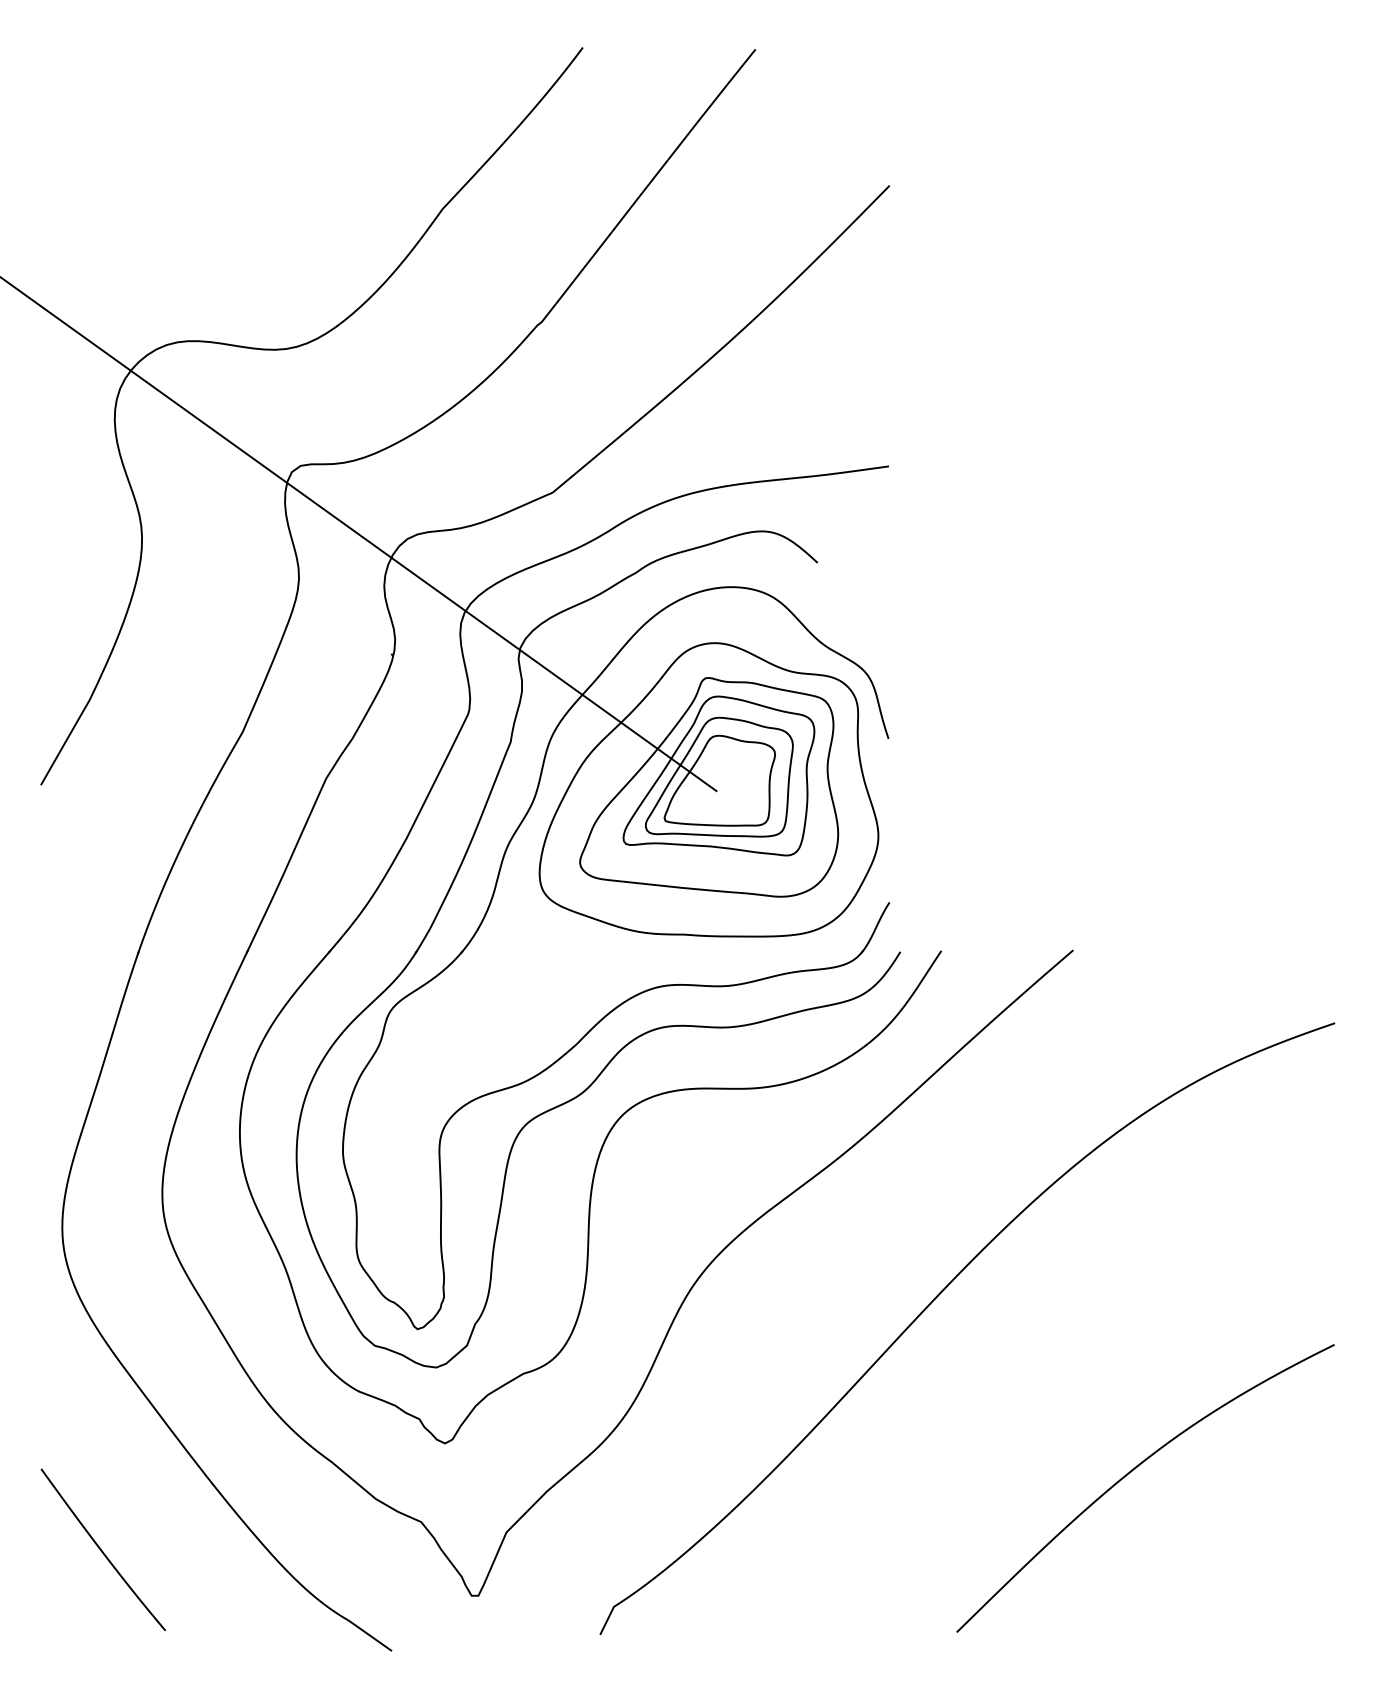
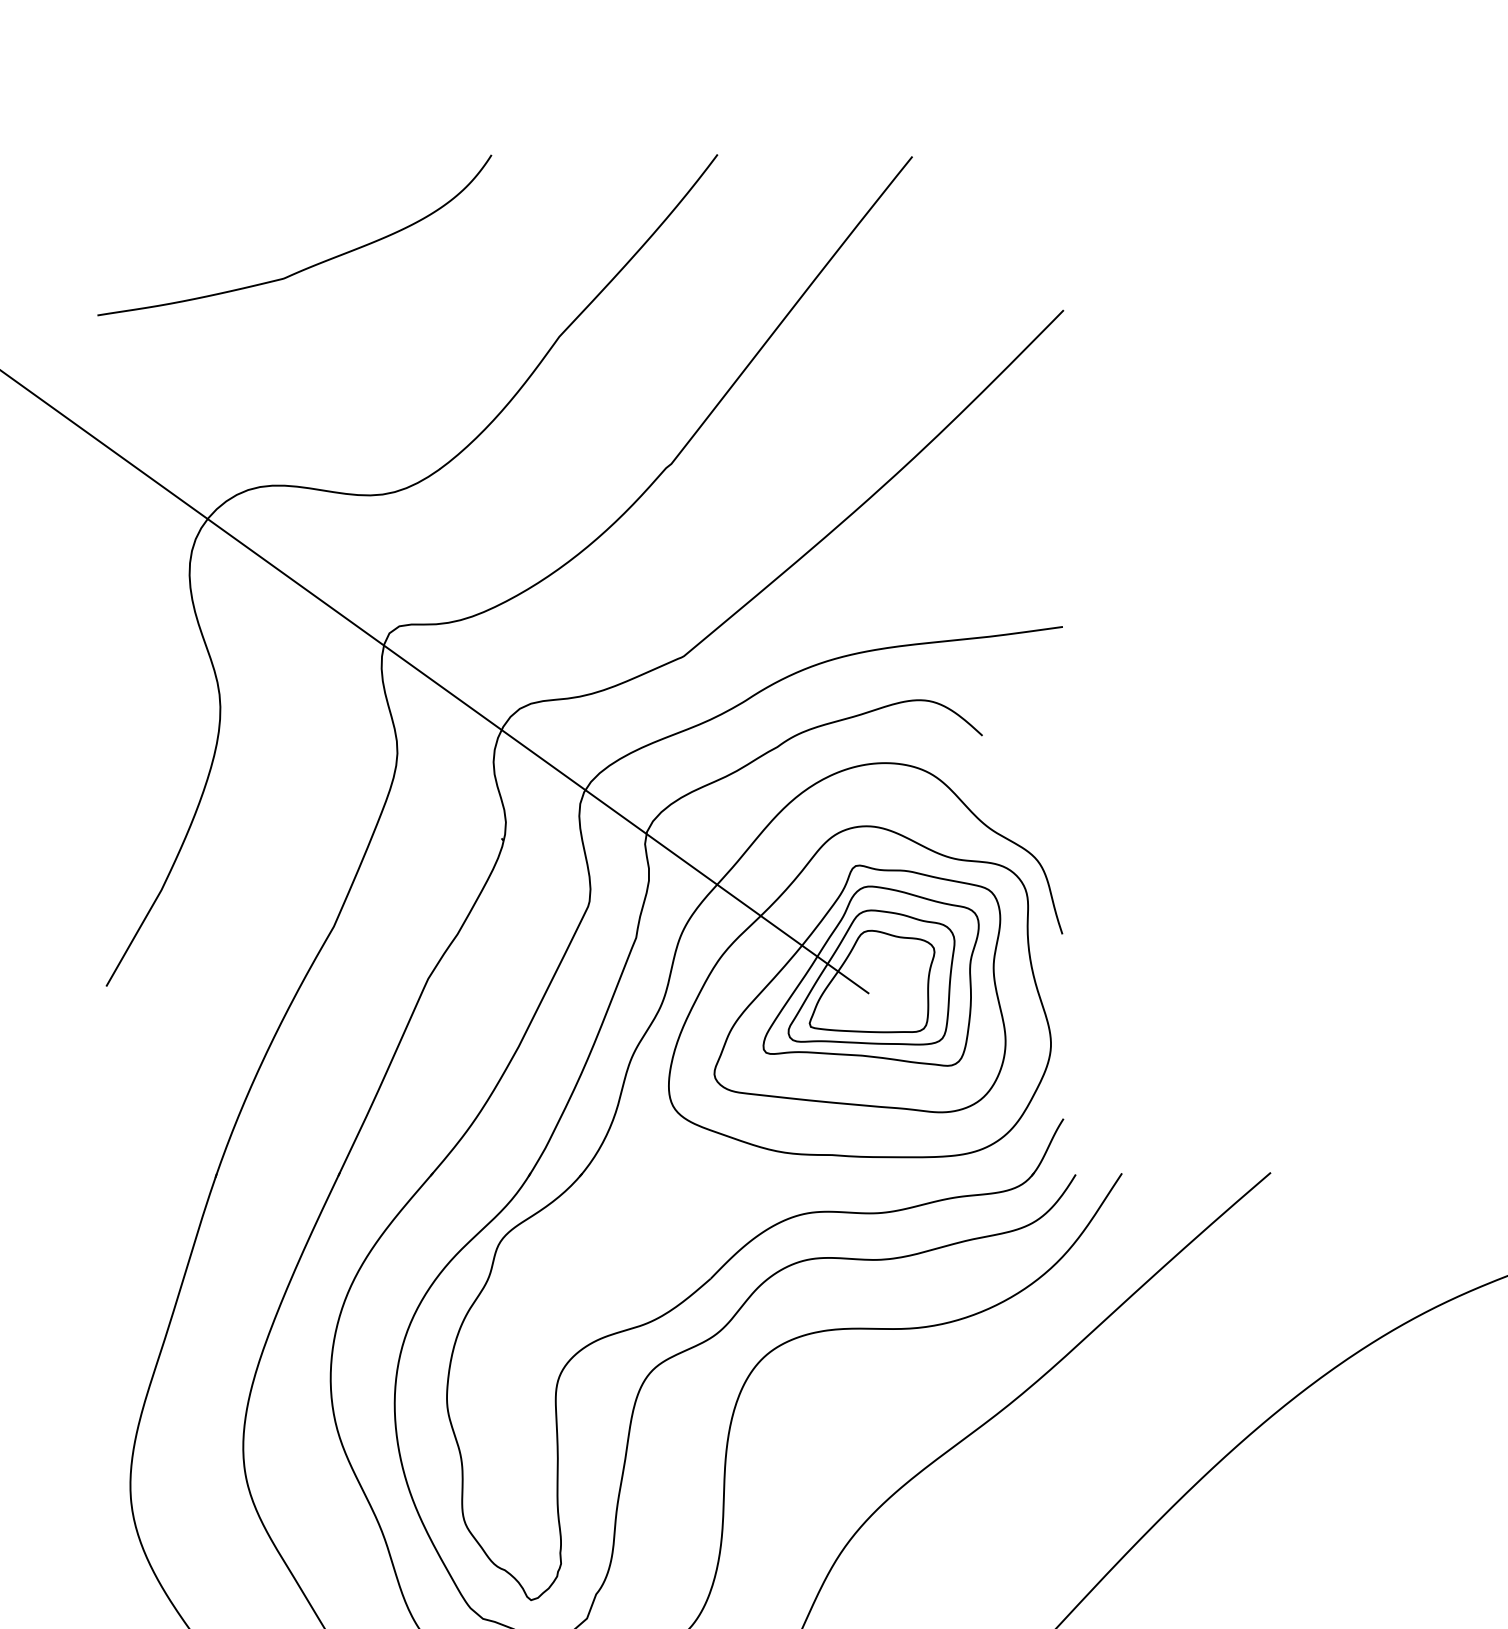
curve: (218, 147) -> (306, 267), added

